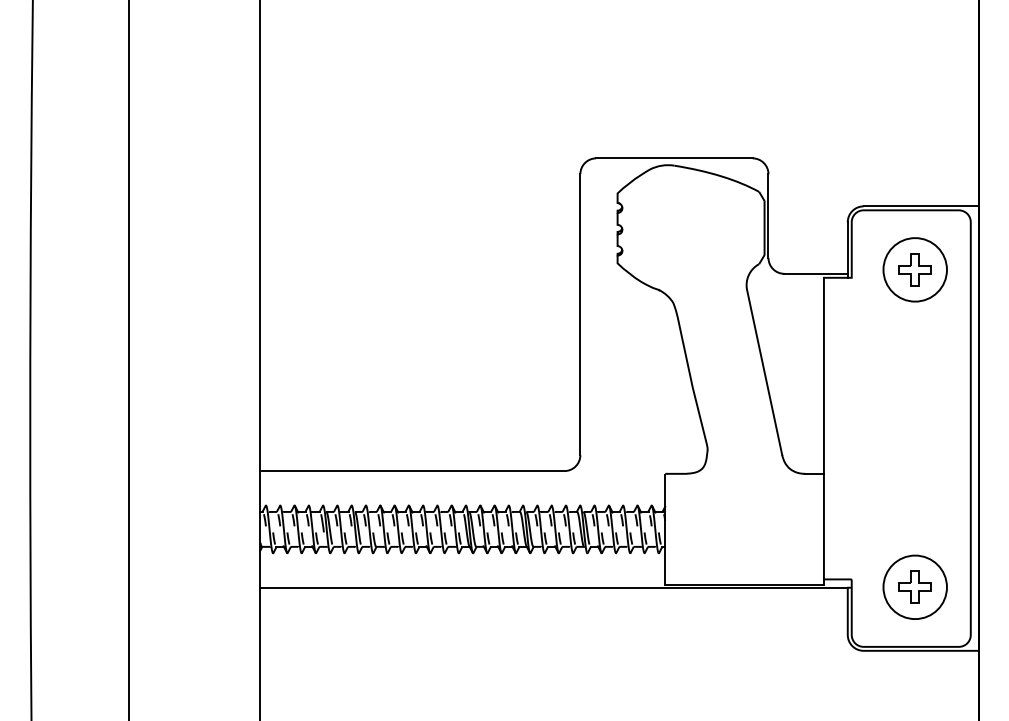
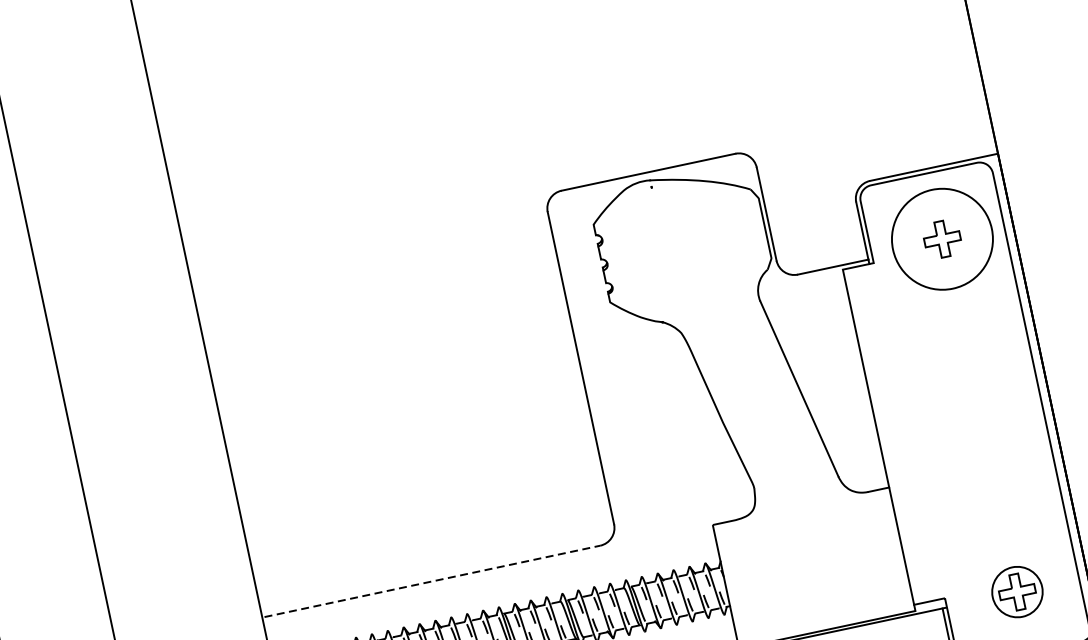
circle: (914, 269) -> (941, 239), size x1.4
line: (413, 471) -> (432, 581), solid -> dashed
circle: (914, 587) -> (1016, 592), size x0.7

